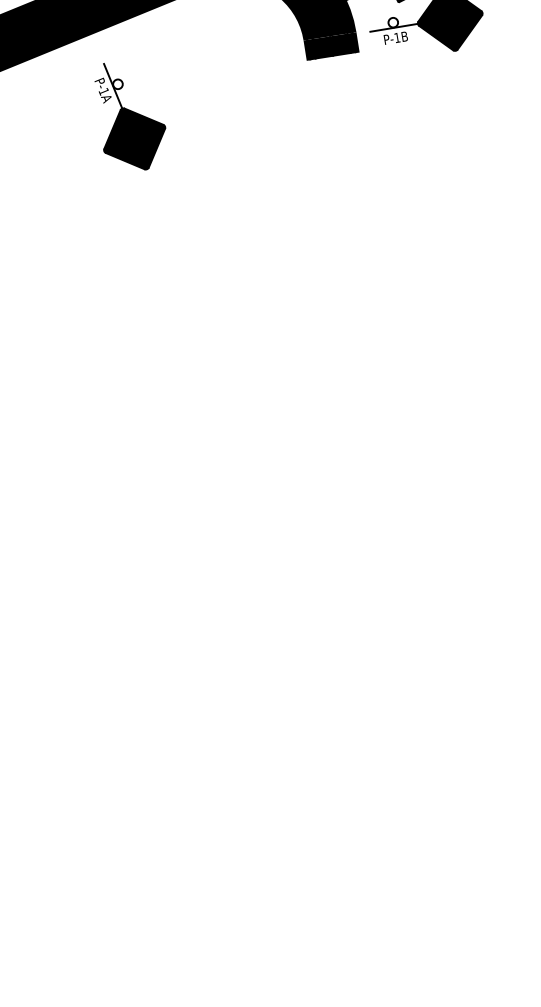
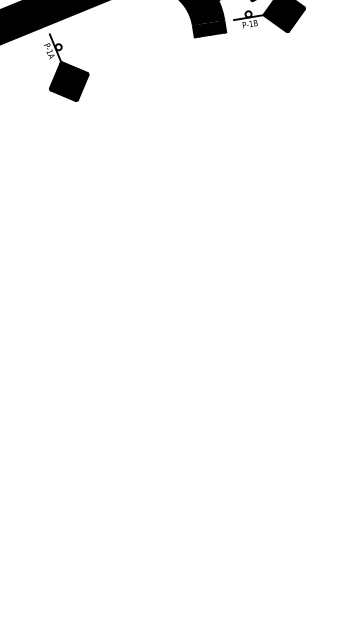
part: (130, 116) -> (66, 67), moved

